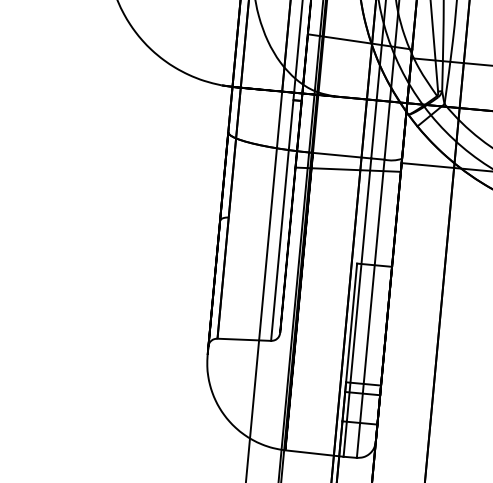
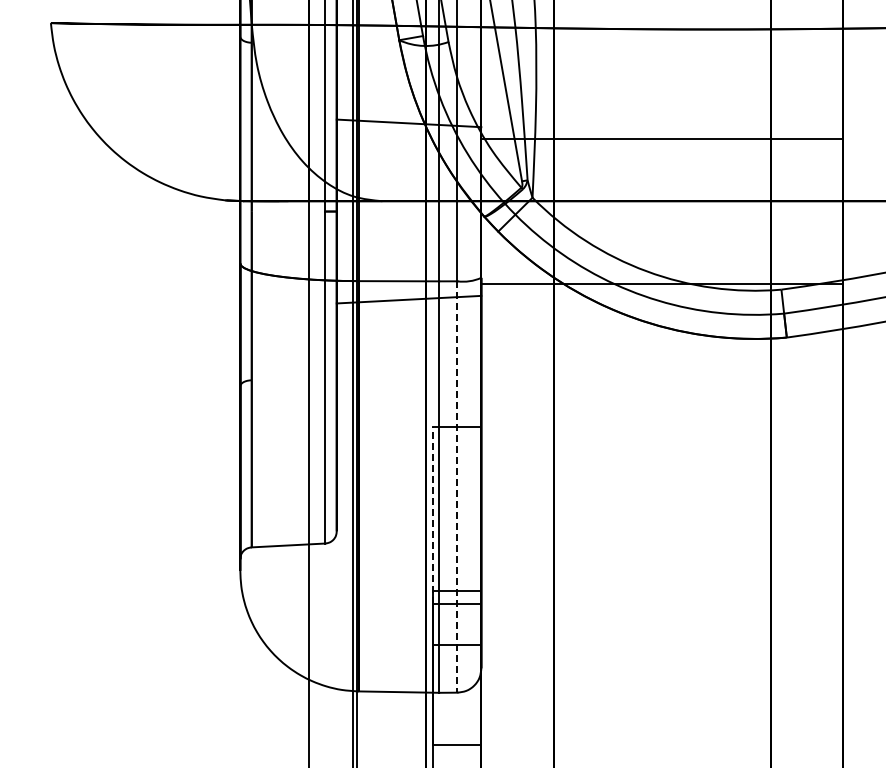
line: (370, 309) -> (457, 487), solid -> dashed
line: (351, 327) -> (433, 515), solid -> dashed

